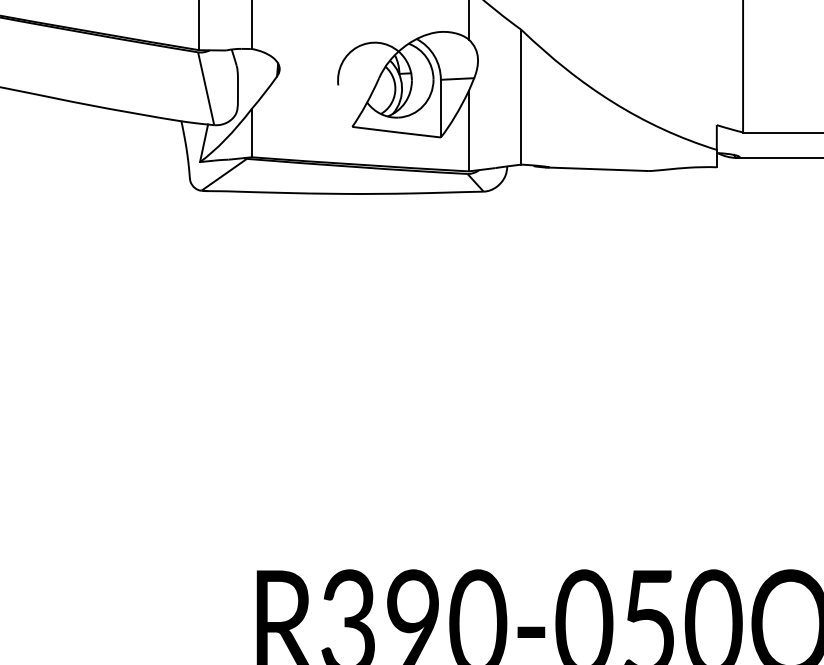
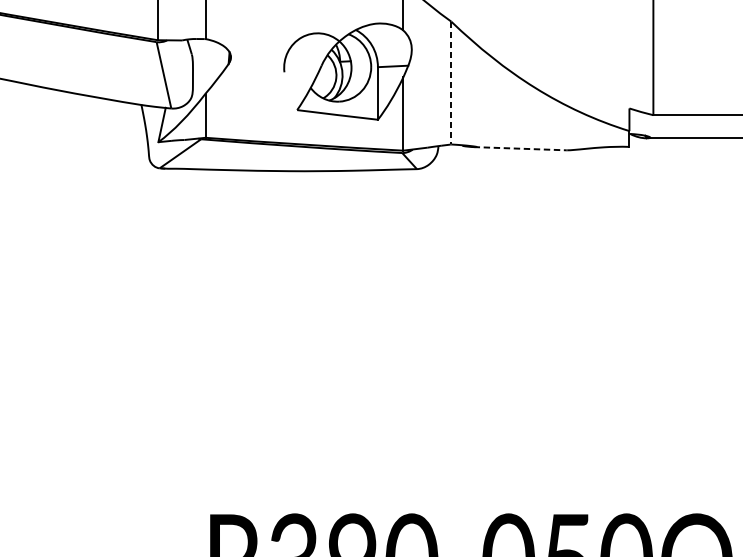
line: (521, 97) -> (451, 83), solid -> dashed
line: (596, 169) -> (519, 148), solid -> dashed

